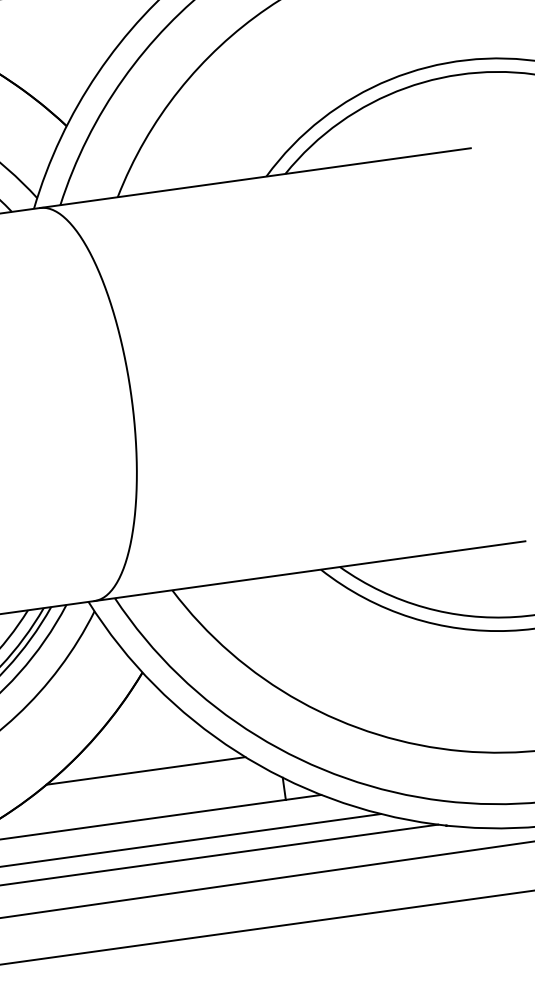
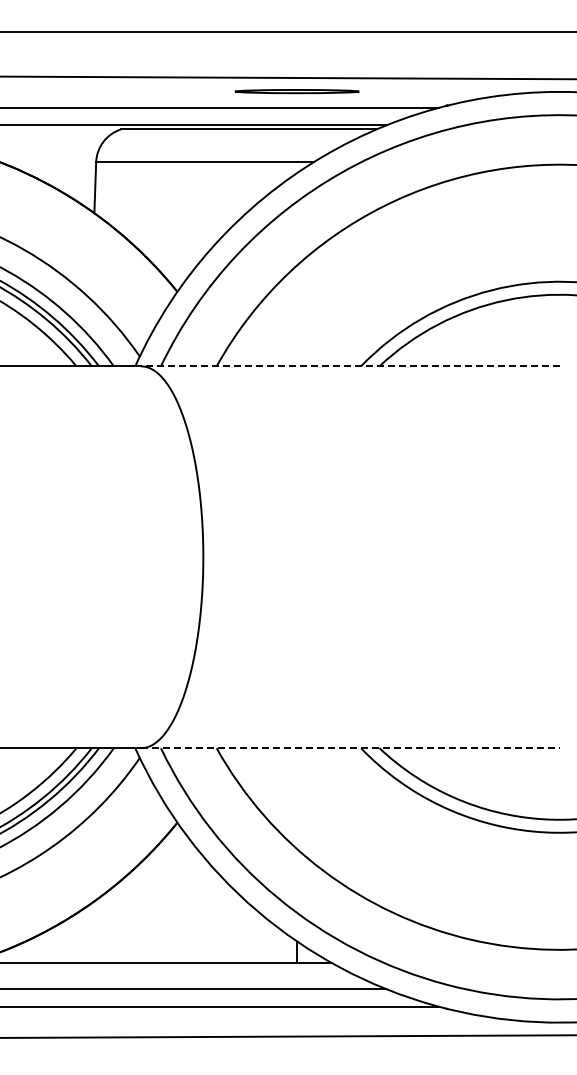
line: (254, 178) -> (349, 366), solid -> dashed
line: (310, 571) -> (350, 748), solid -> dashed
line: (145, 770) -> (167, 916), removed

